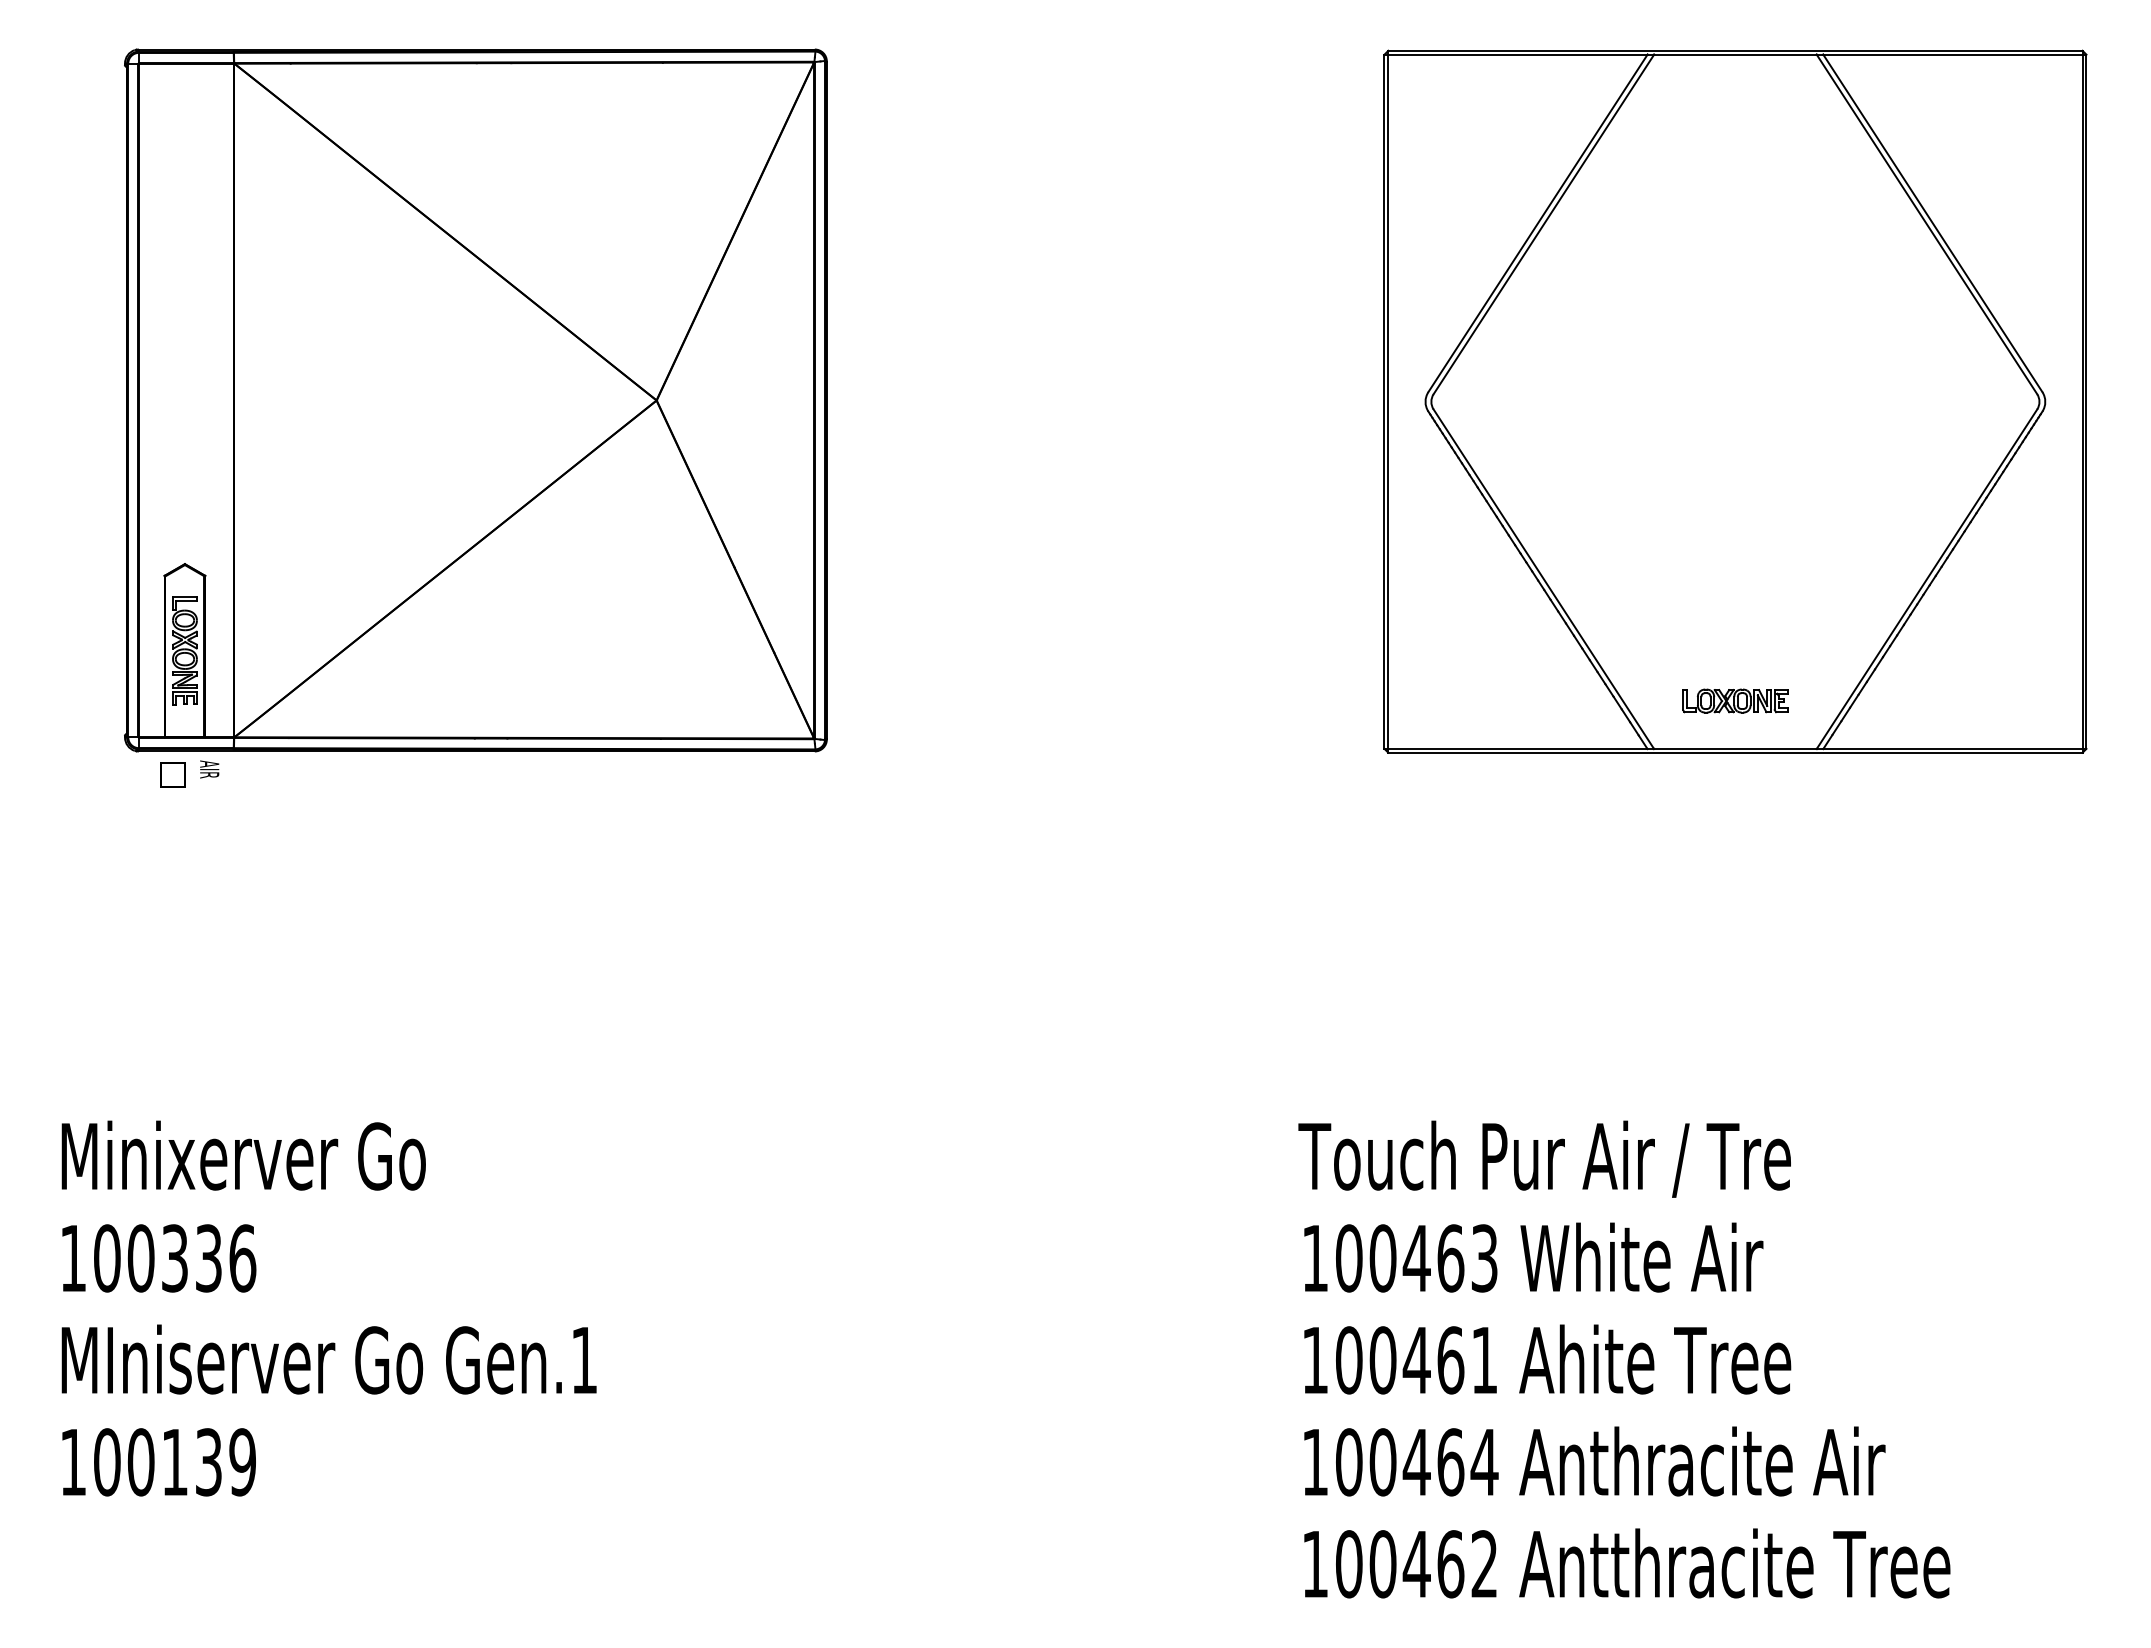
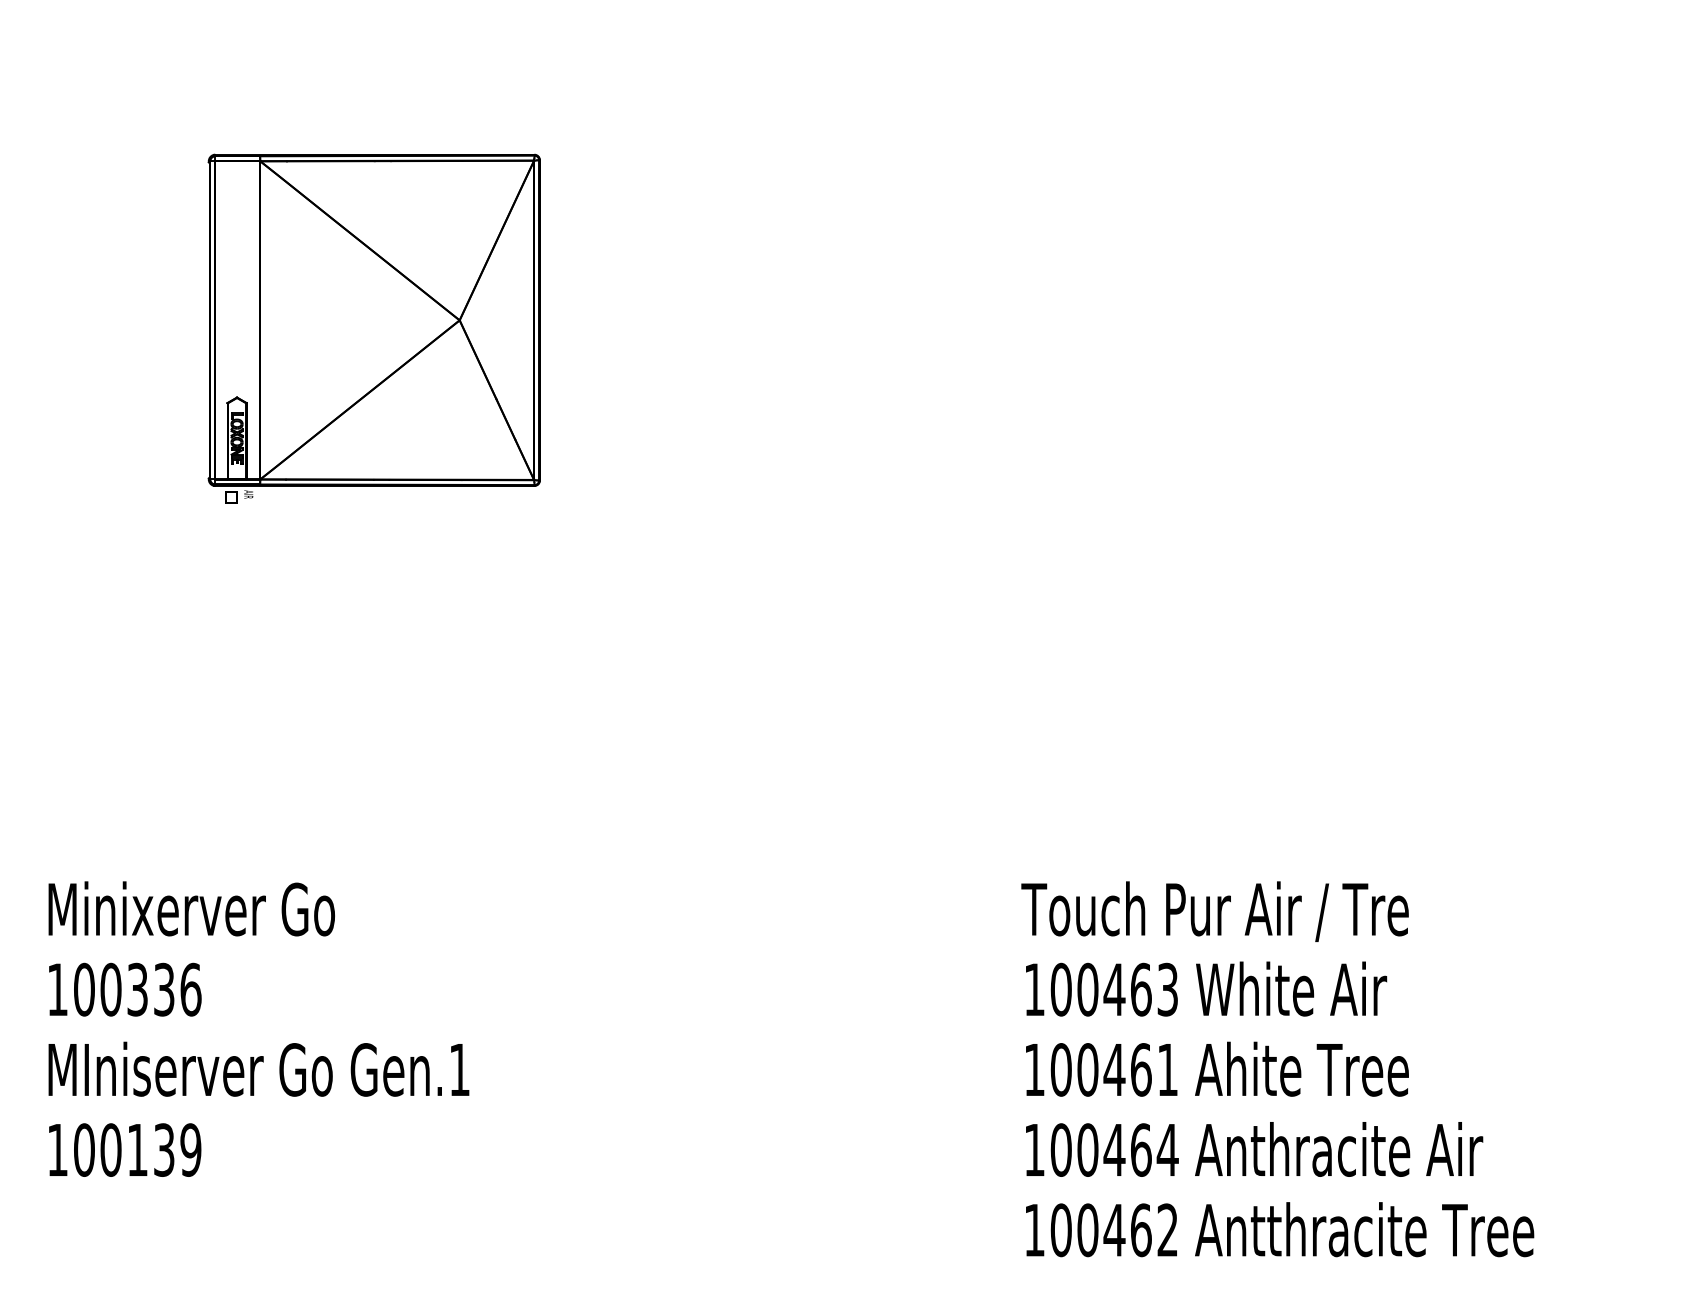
part: (1735, 401) -> (1365, 315), removed
part: (475, 417) -> (374, 328), size x0.6

